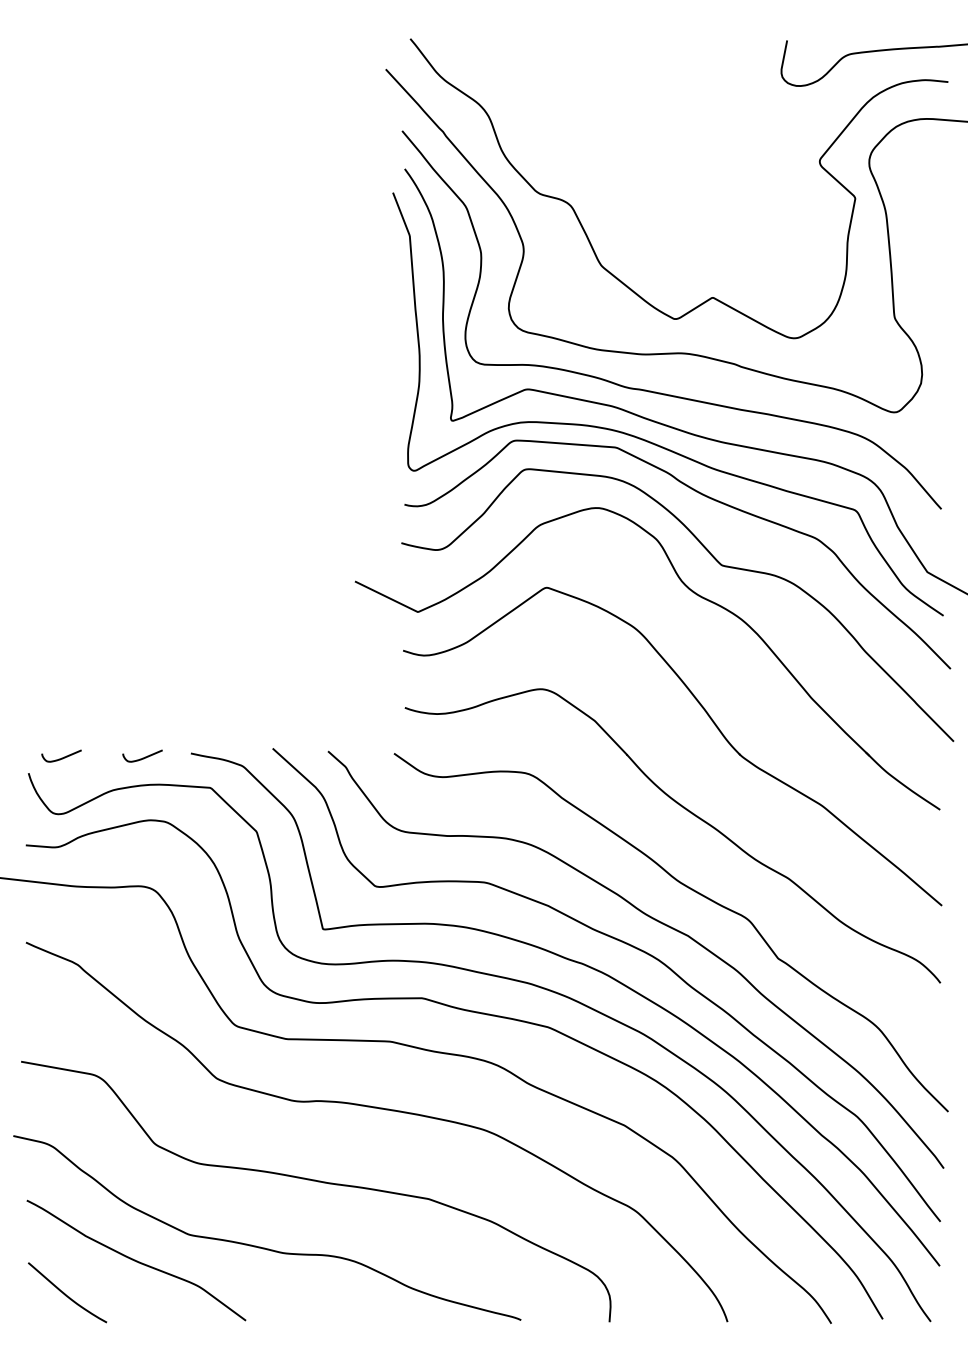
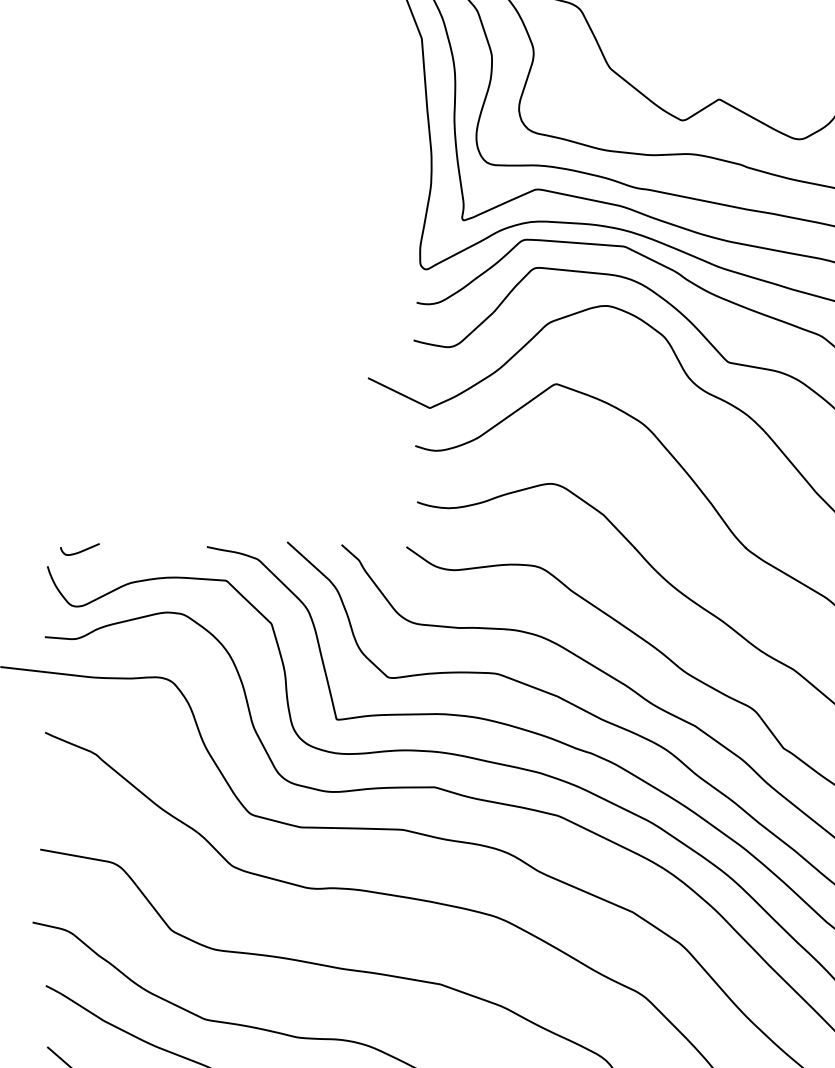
curve: (142, 757) -> (159, 550), removed

